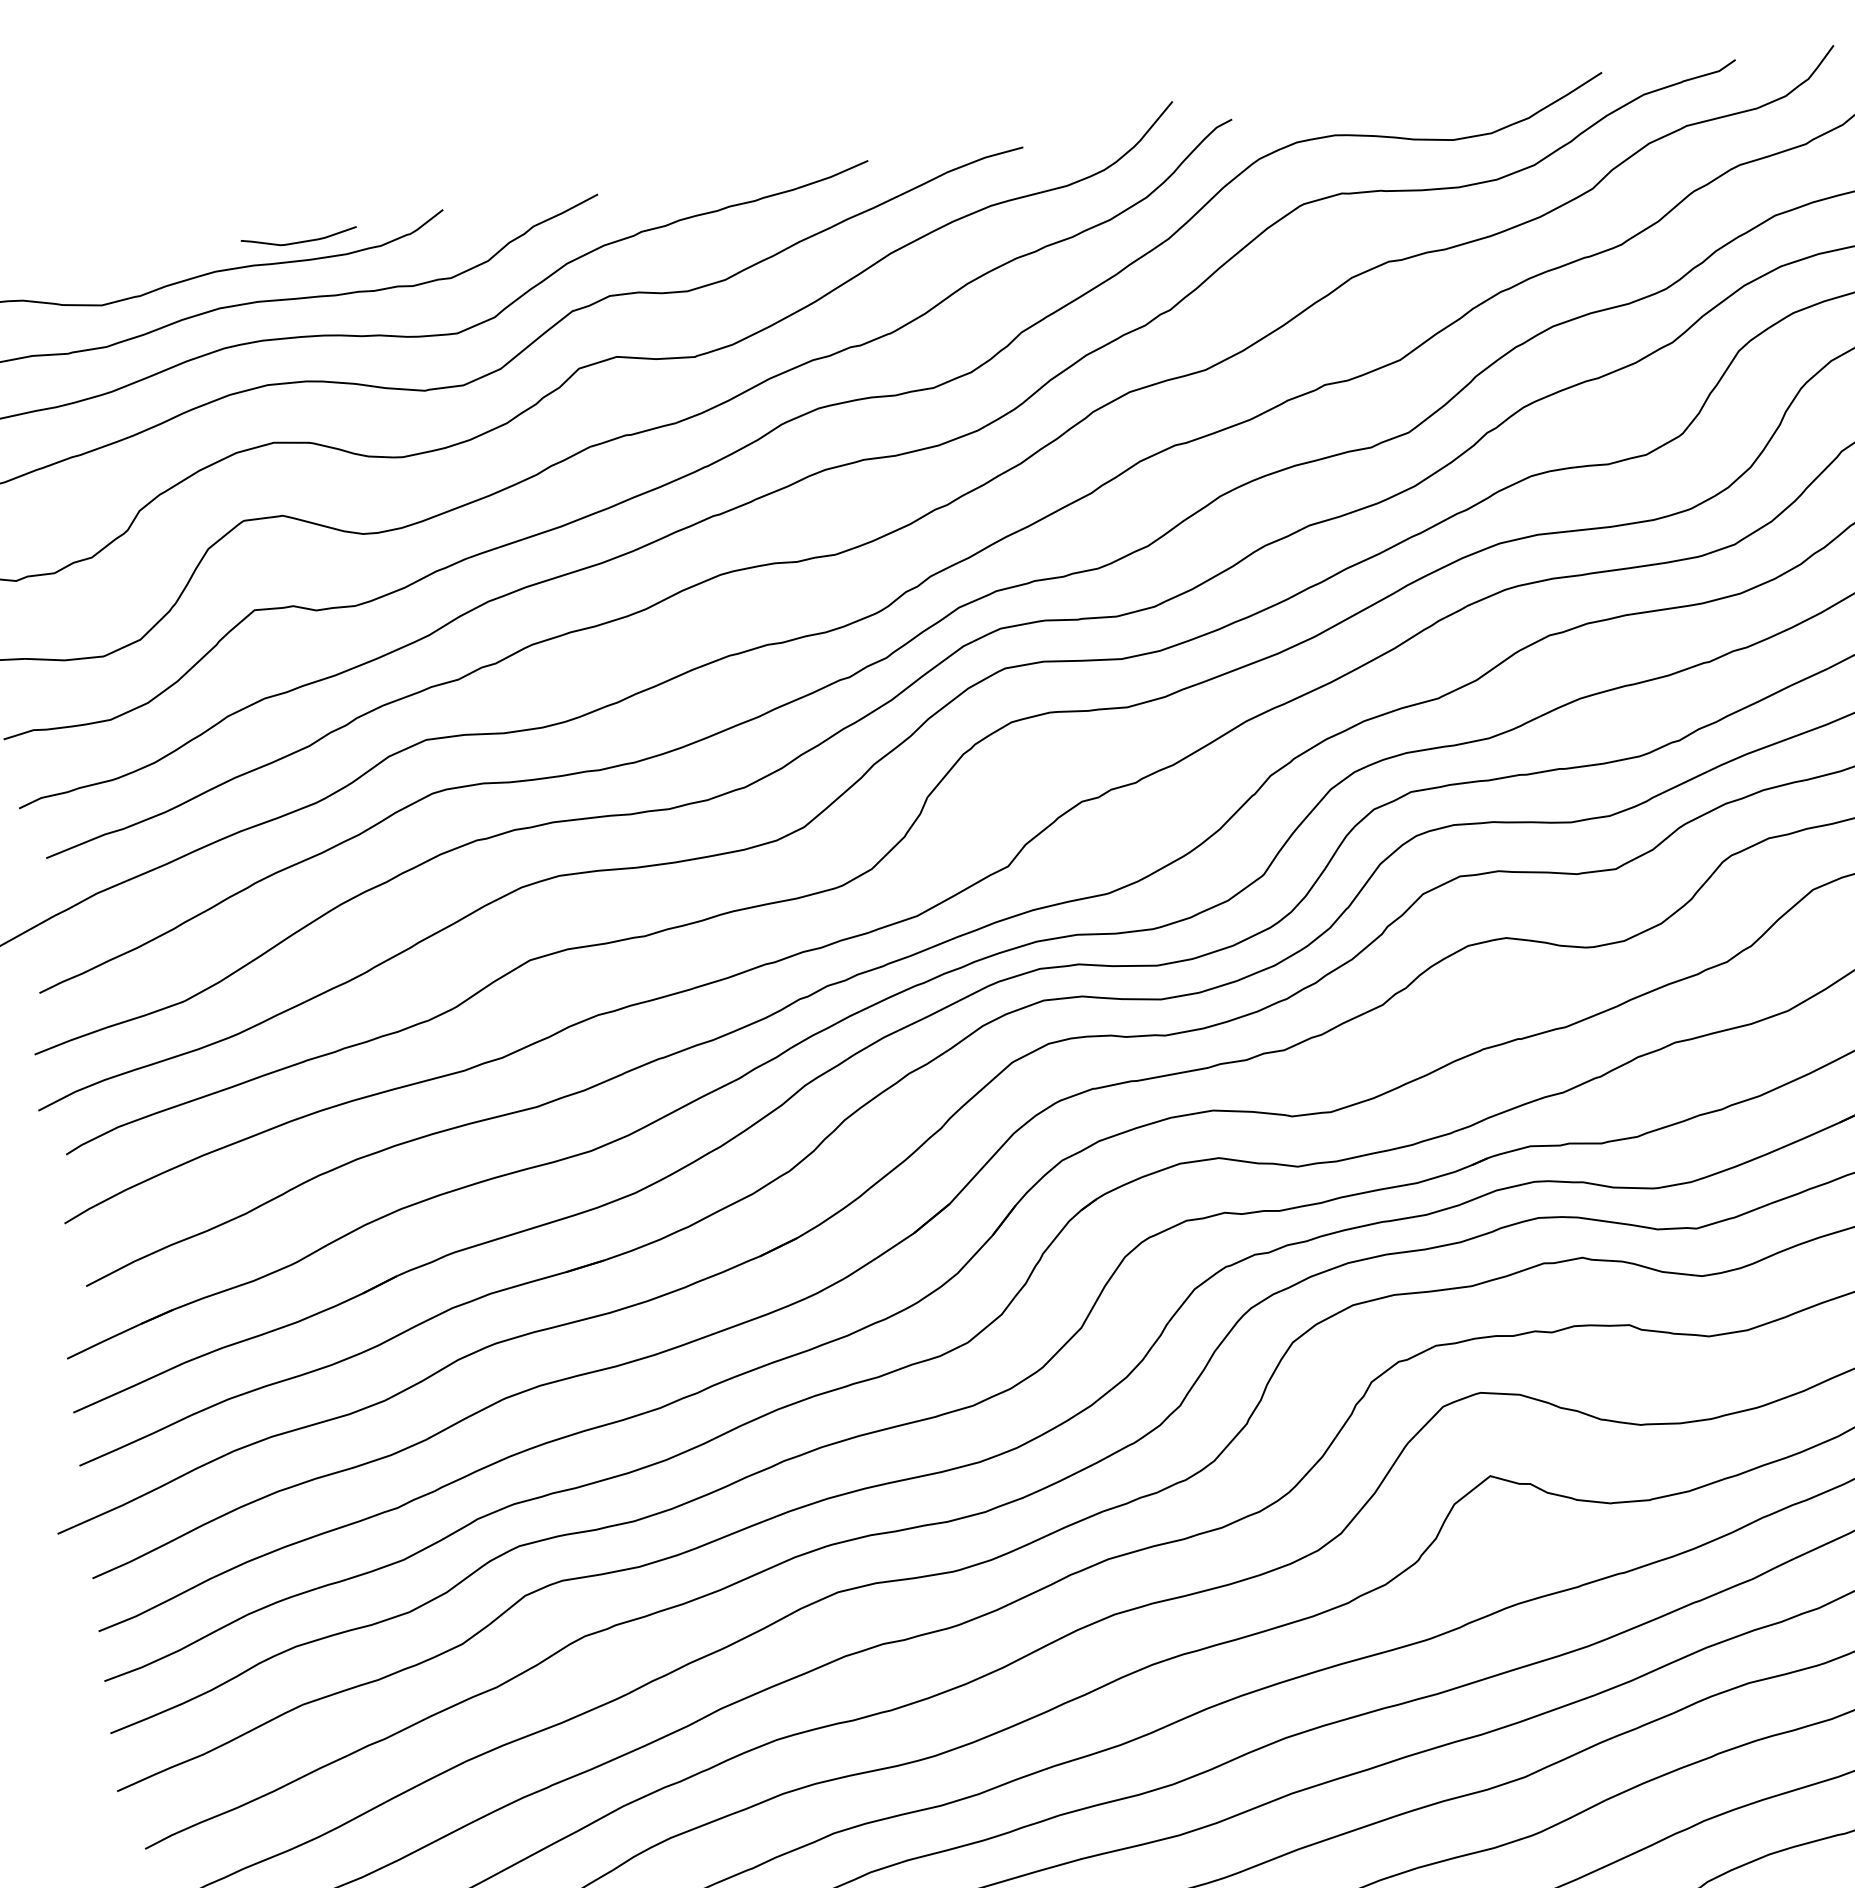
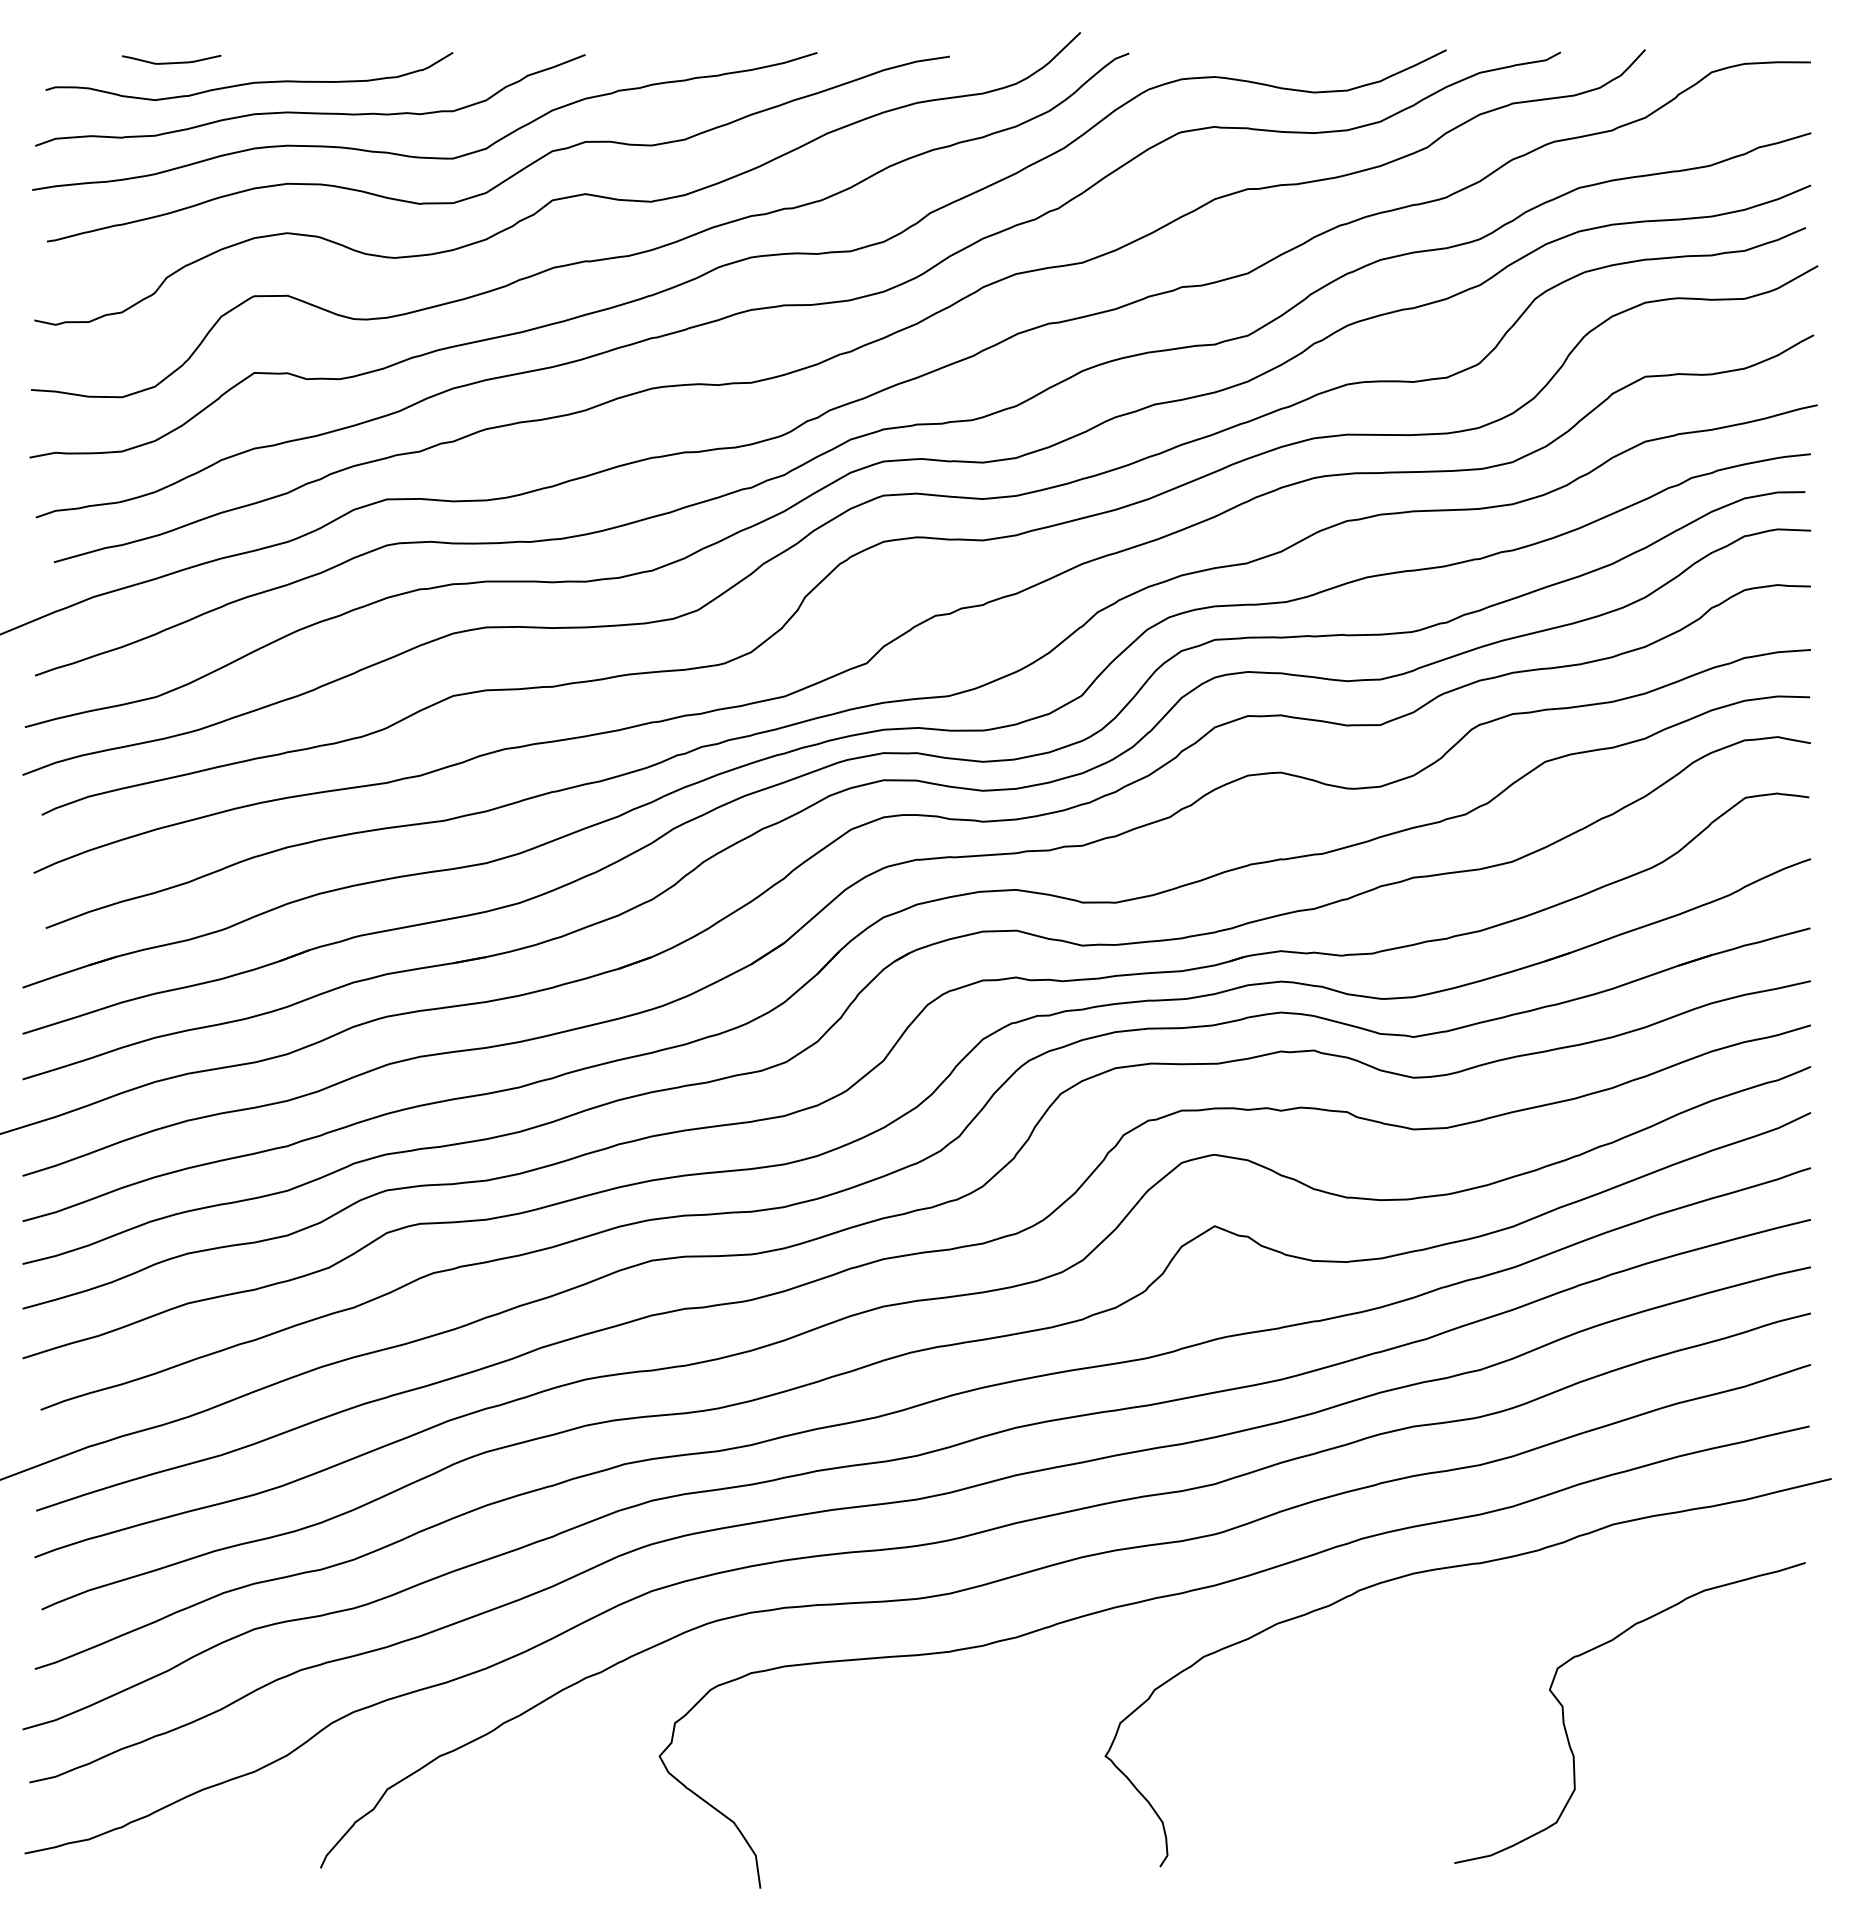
curve: (299, 241) -> (171, 62), moved

